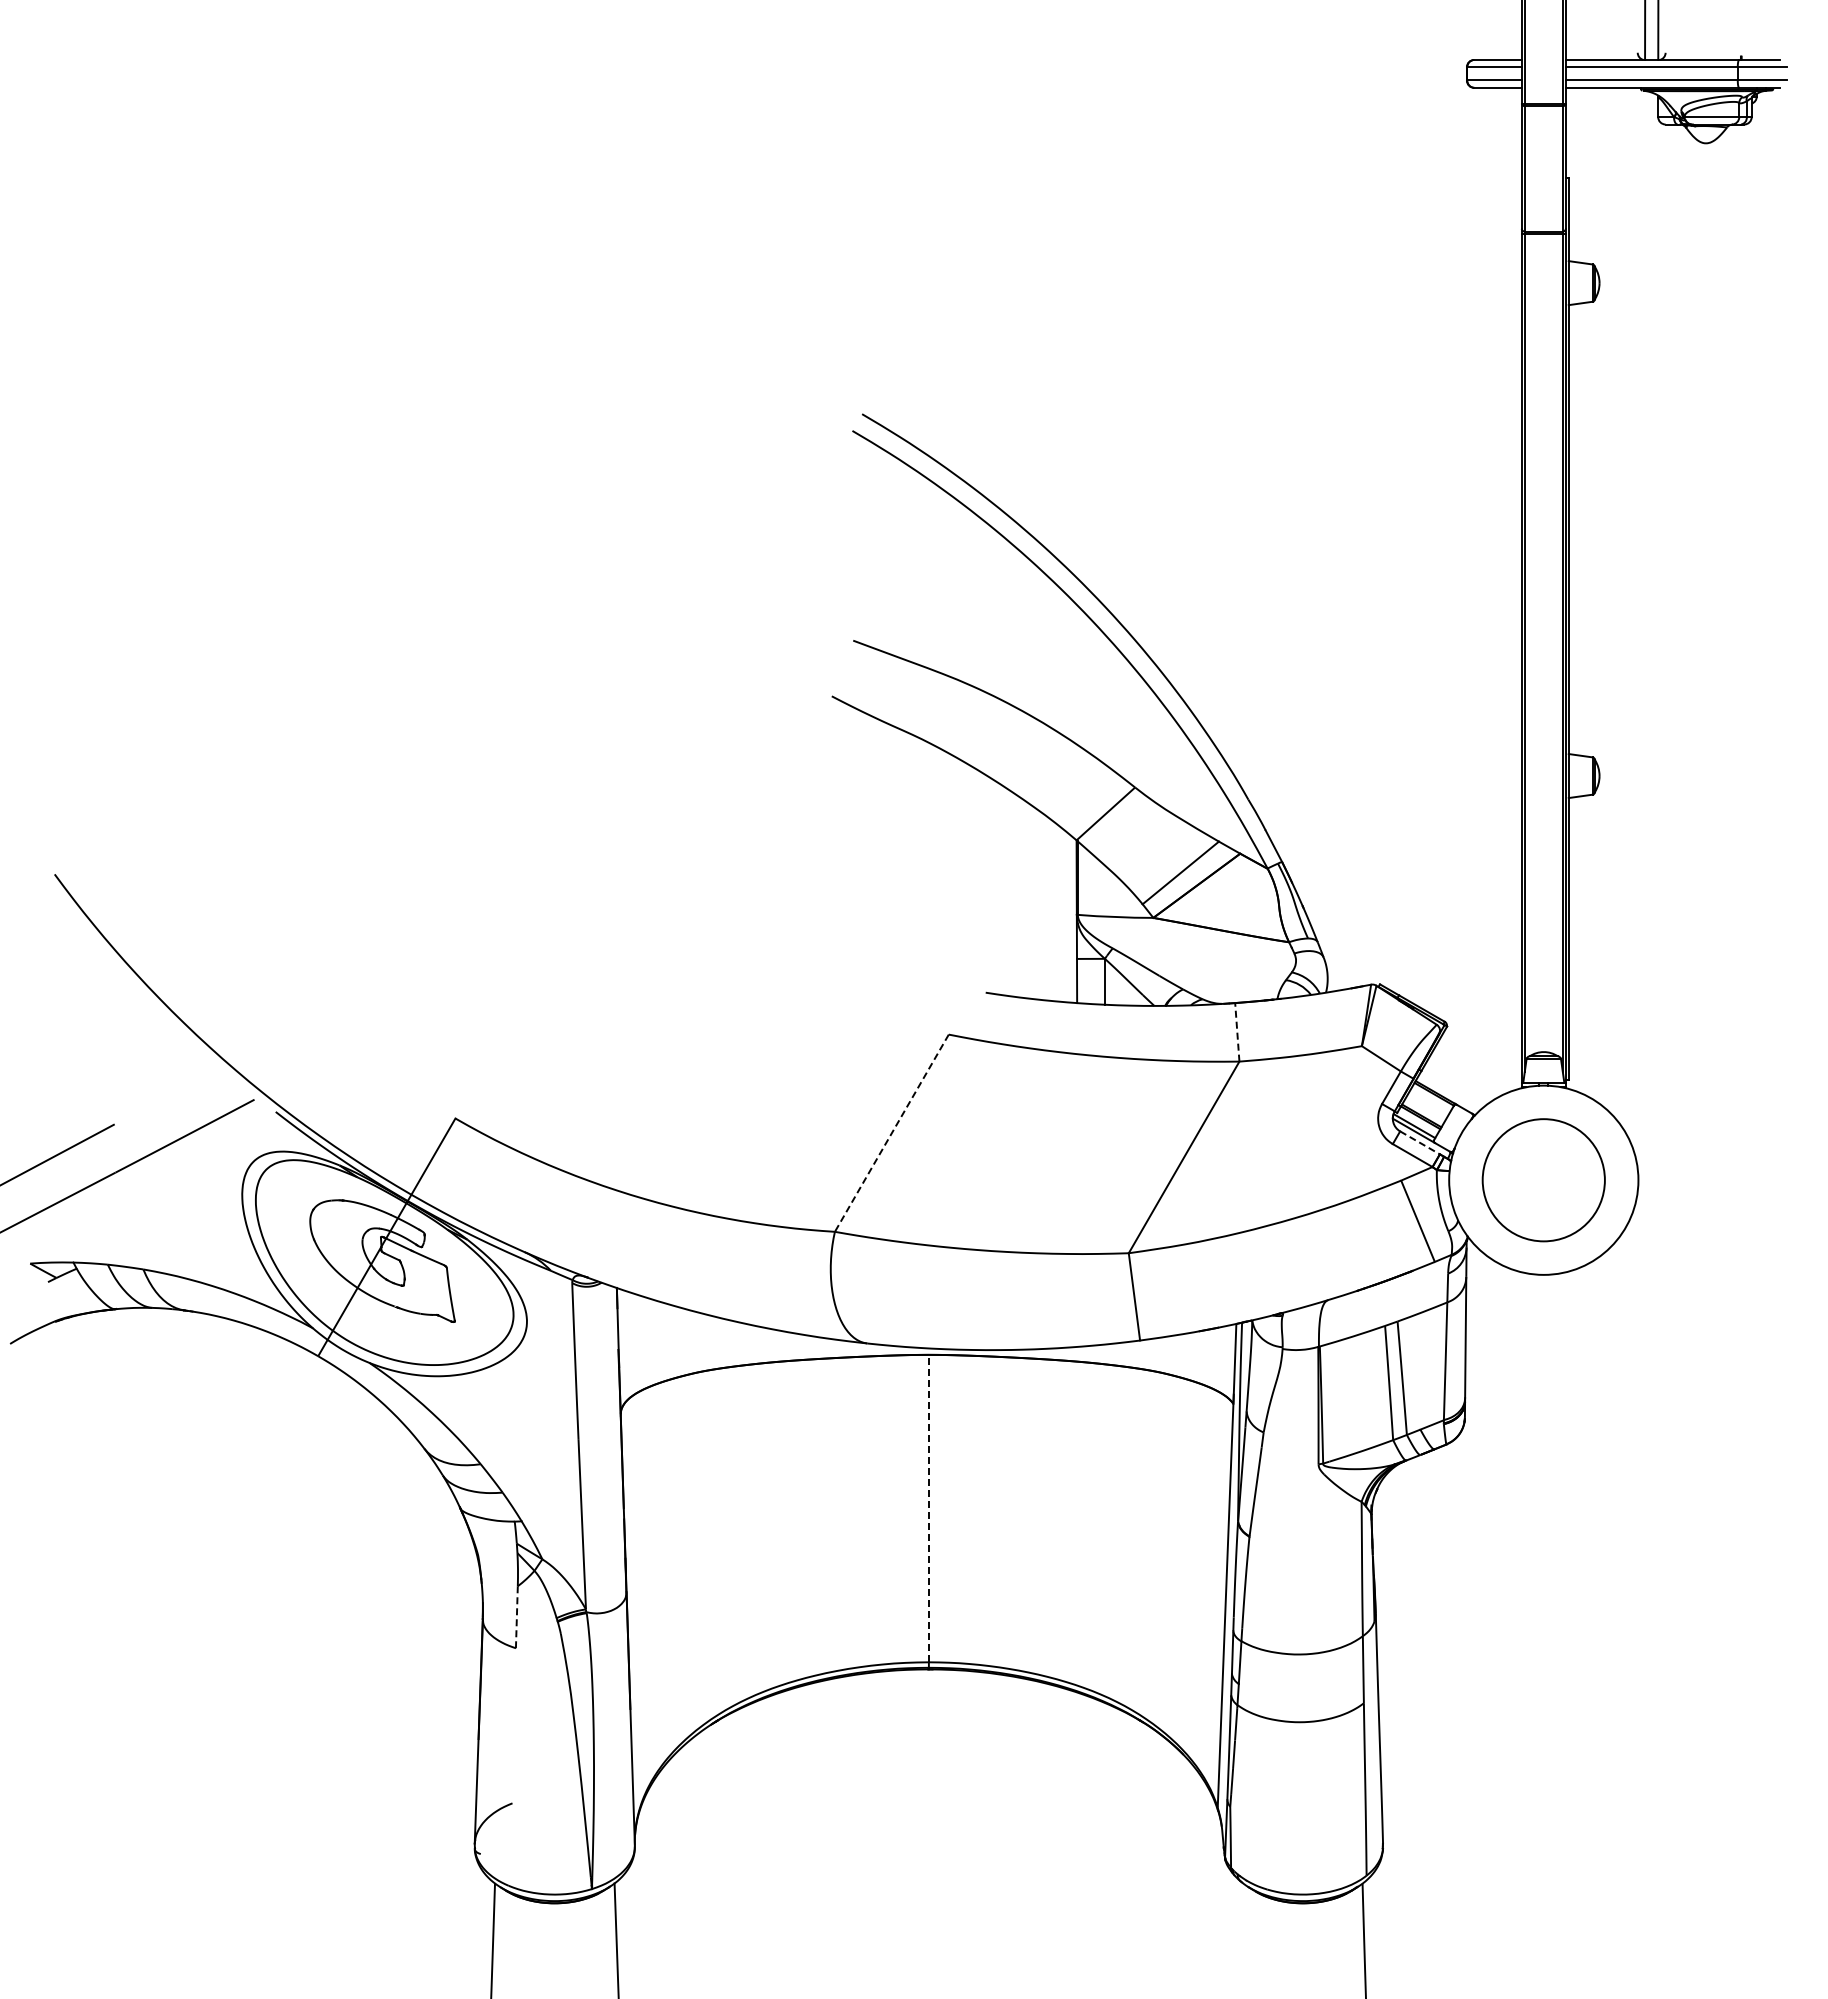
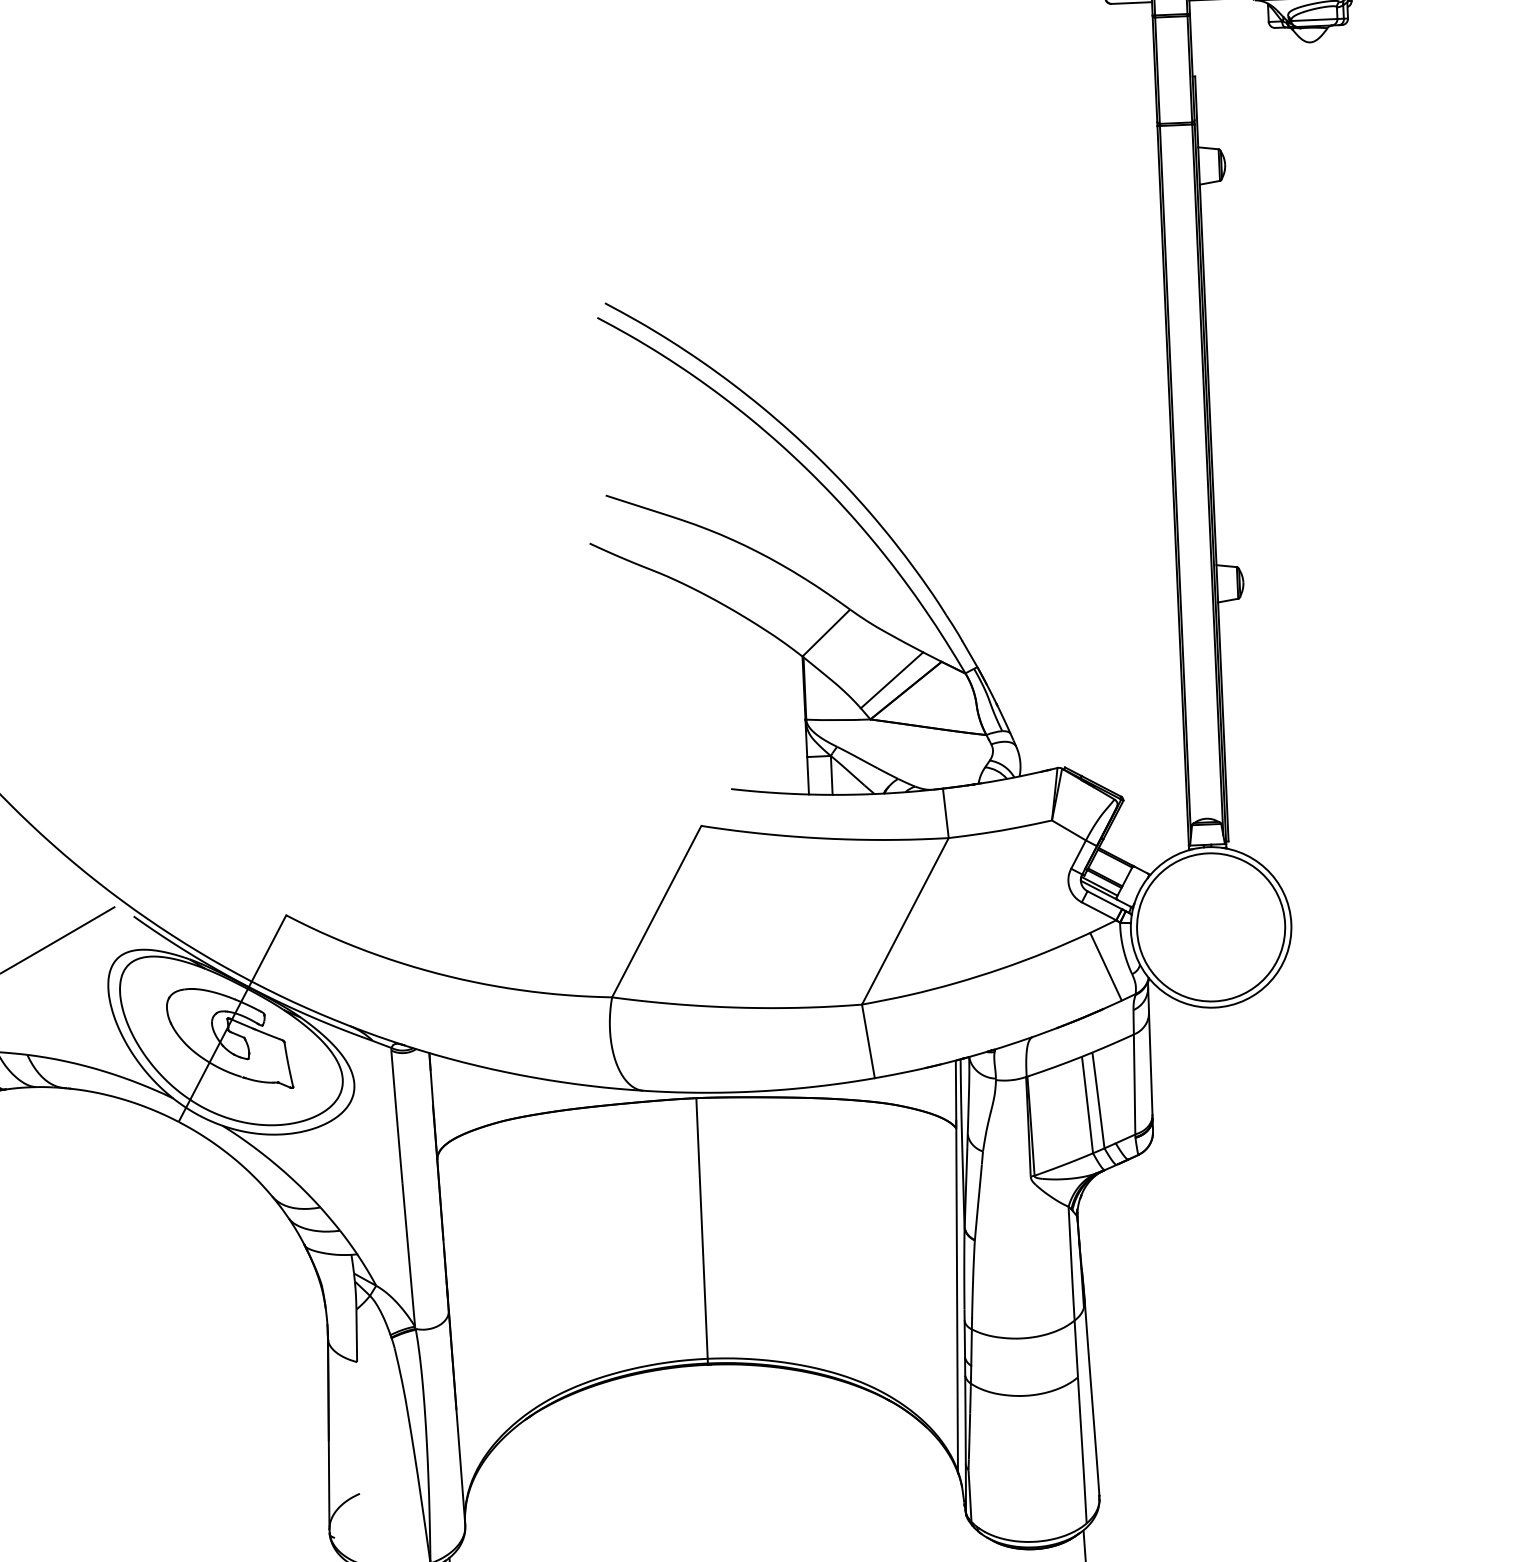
line: (1237, 1031) -> (945, 812), dashed -> solid
line: (891, 1133) -> (656, 911), dashed -> solid
line: (1420, 1142) -> (1105, 899), dashed -> solid
circle: (1543, 1179) -> (1210, 926), size x1.43
line: (928, 1508) -> (701, 1228), dashed -> solid
line: (516, 1617) -> (356, 1336), dashed -> solid

